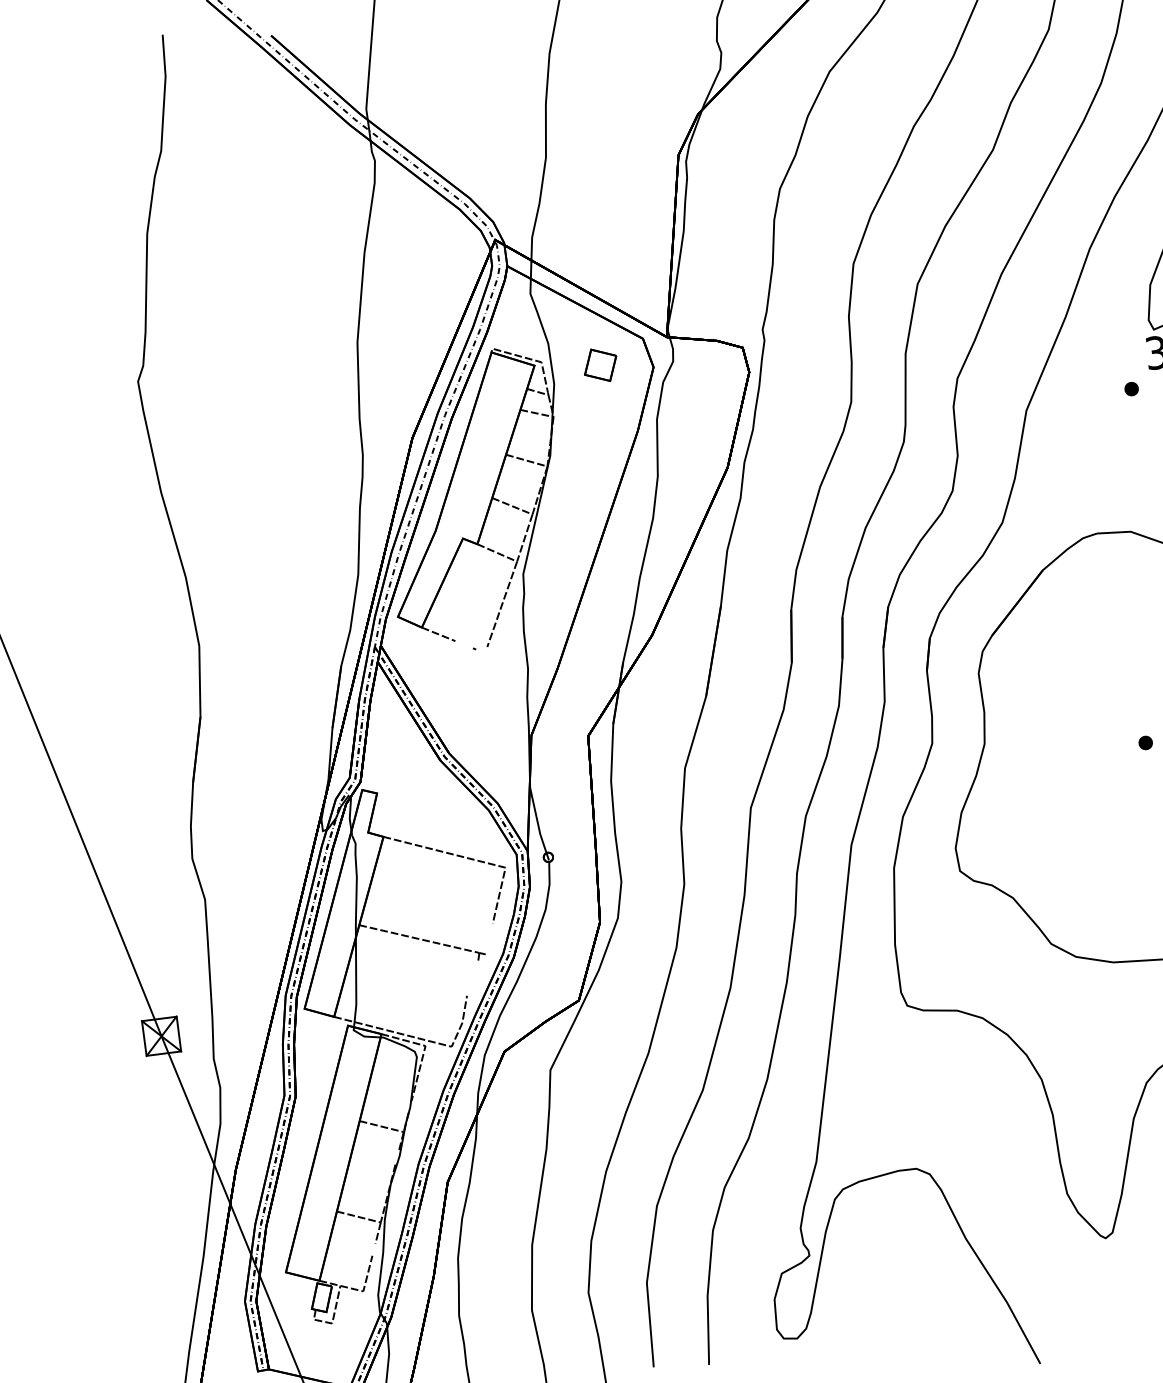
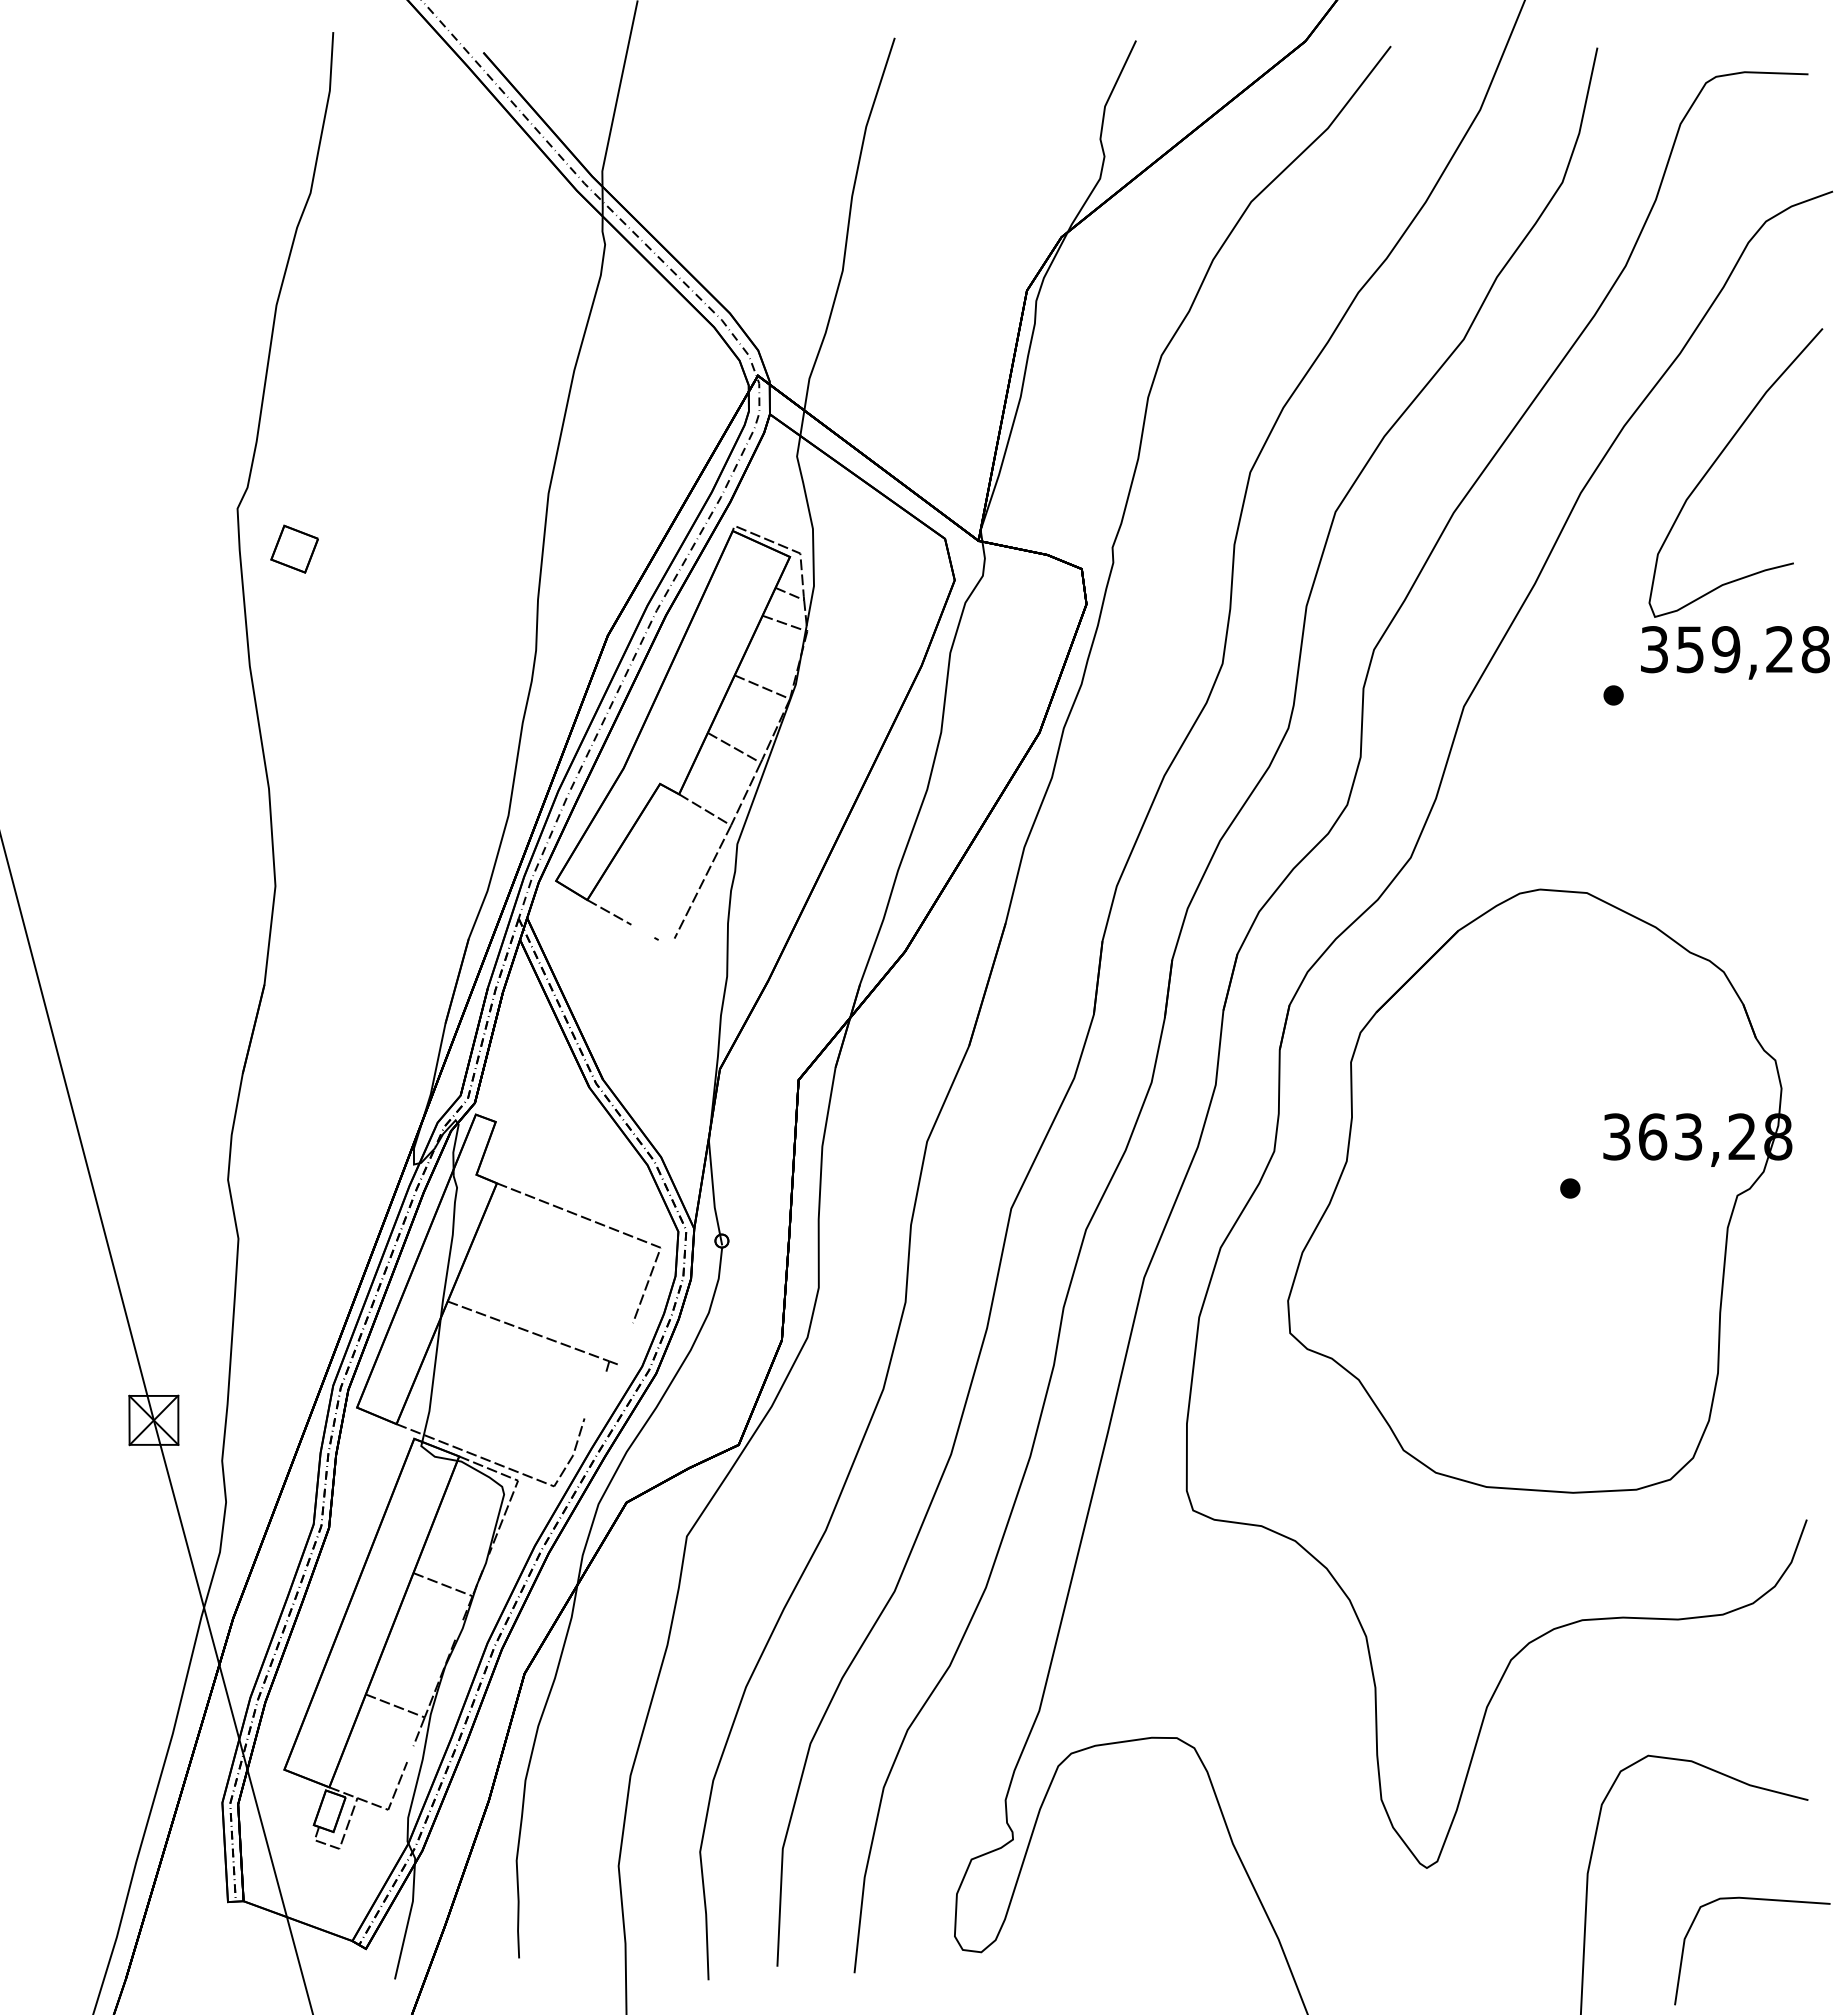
part: (600, 364) -> (294, 548), moved

